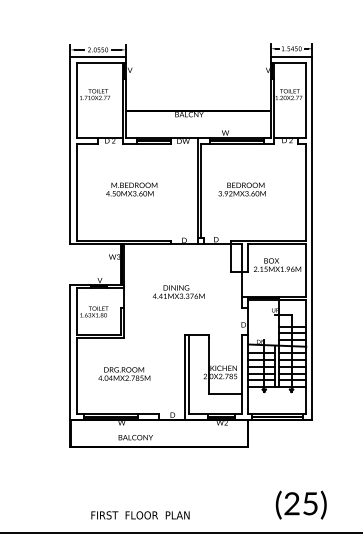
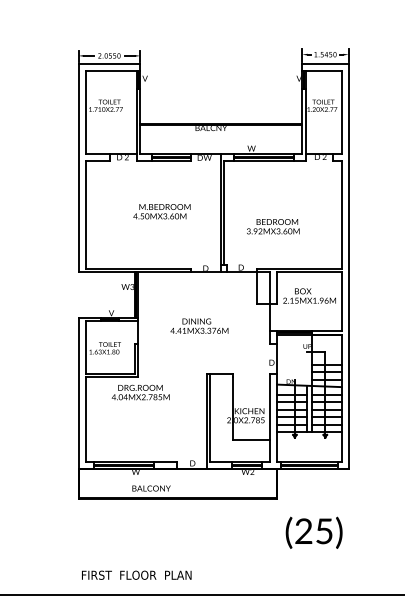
text: (131, 189) -> (161, 211), moved
text: (242, 189) -> (273, 226), moved
text: (124, 373) -> (140, 392), moved
text: (300, 504) -> (313, 532), moved
text: (140, 514) -> (136, 574), moved

